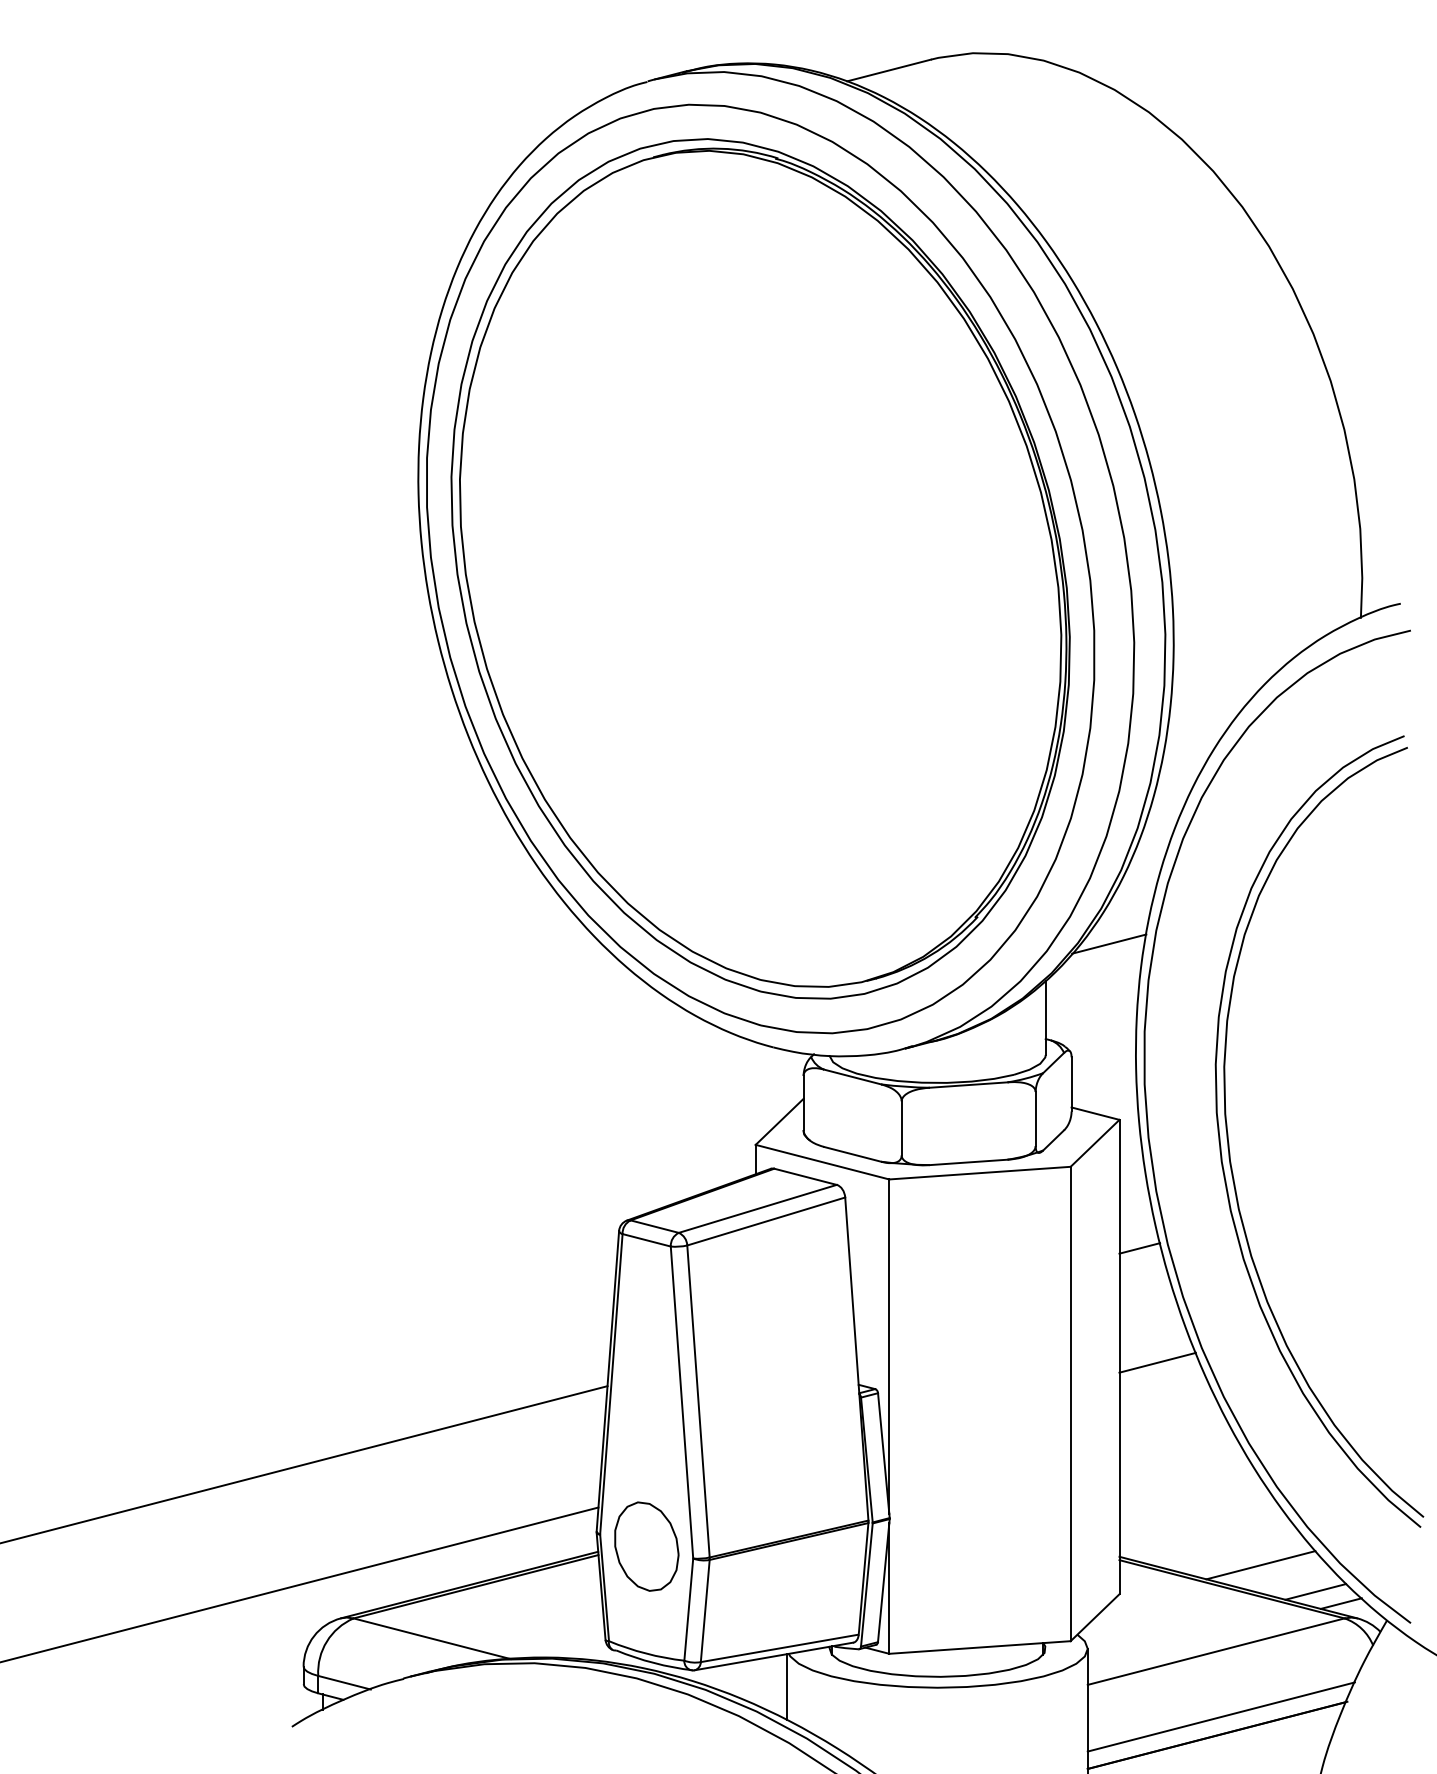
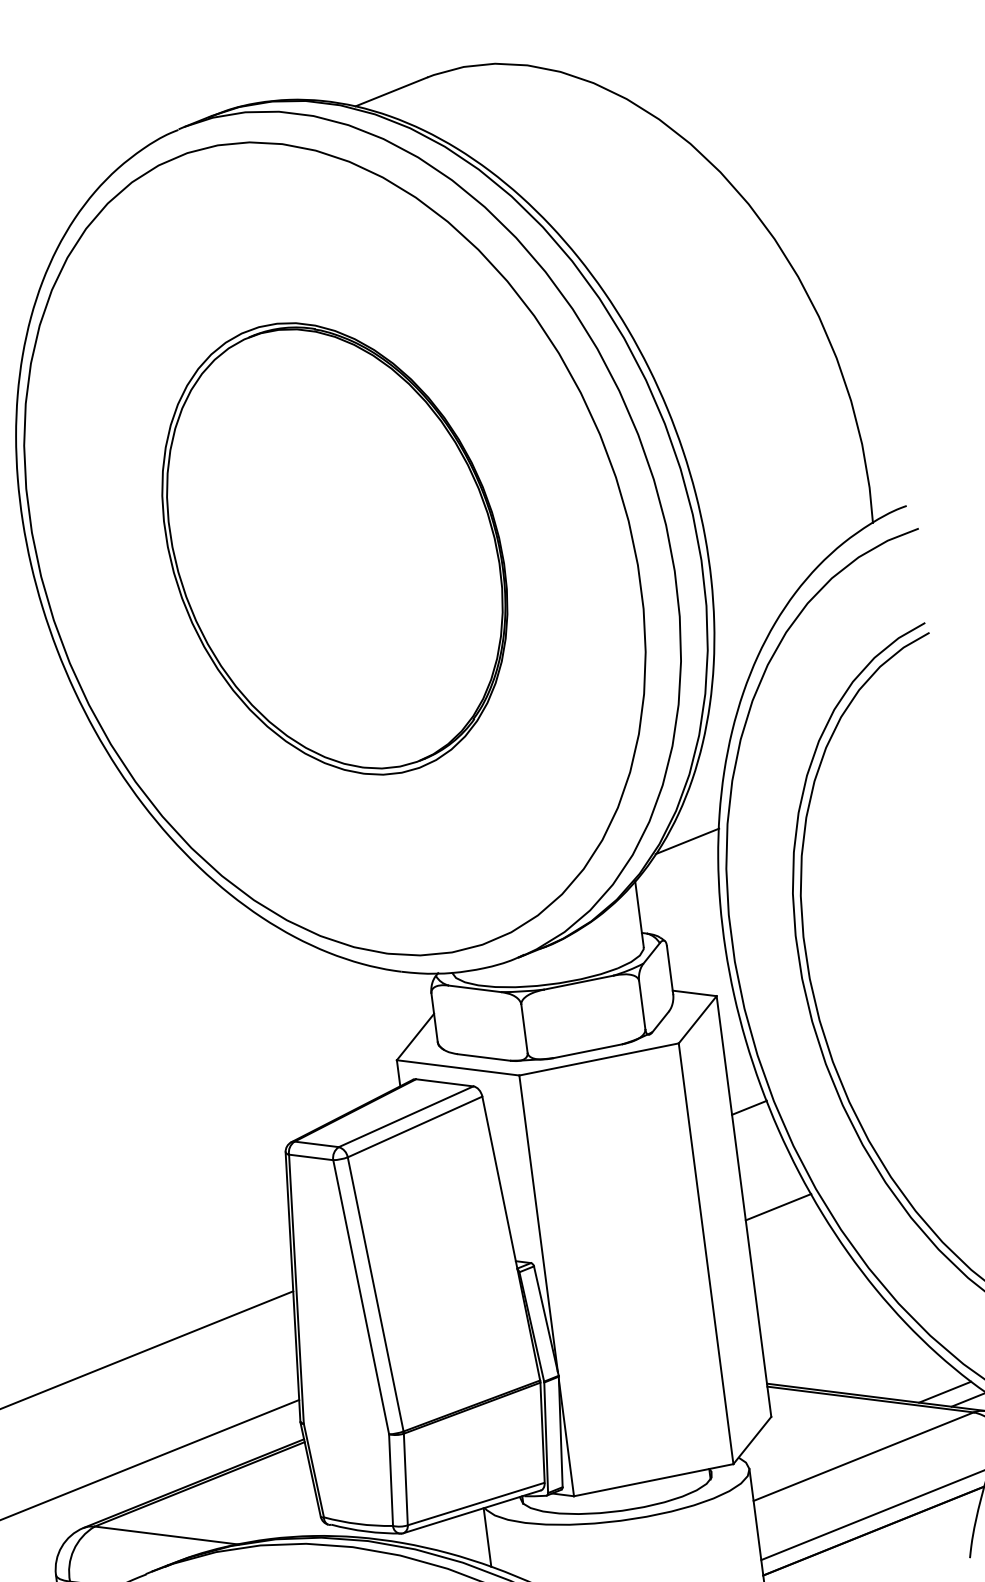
part: (760, 568) -> (334, 548), size x0.6
part: (646, 1546) -> (346, 1429), removed
line: (1260, 1565) -> (893, 1375), removed

